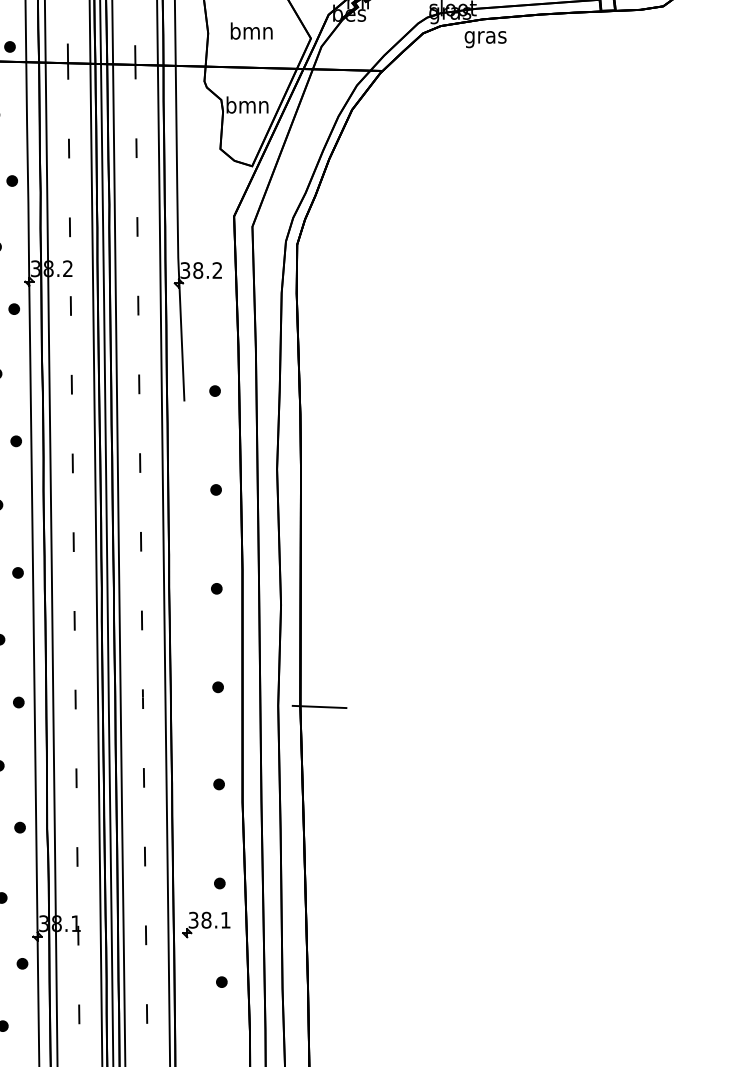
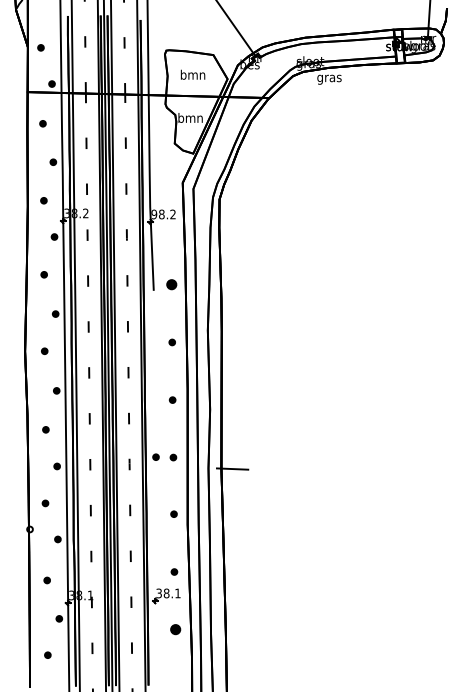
text: (185, 270) -> (154, 214), 38.2 -> 98.2
part: (214, 390) -> (171, 284), size x1.6
part: (187, 685) -> (155, 456), added
part: (221, 982) -> (175, 629), size x1.6

